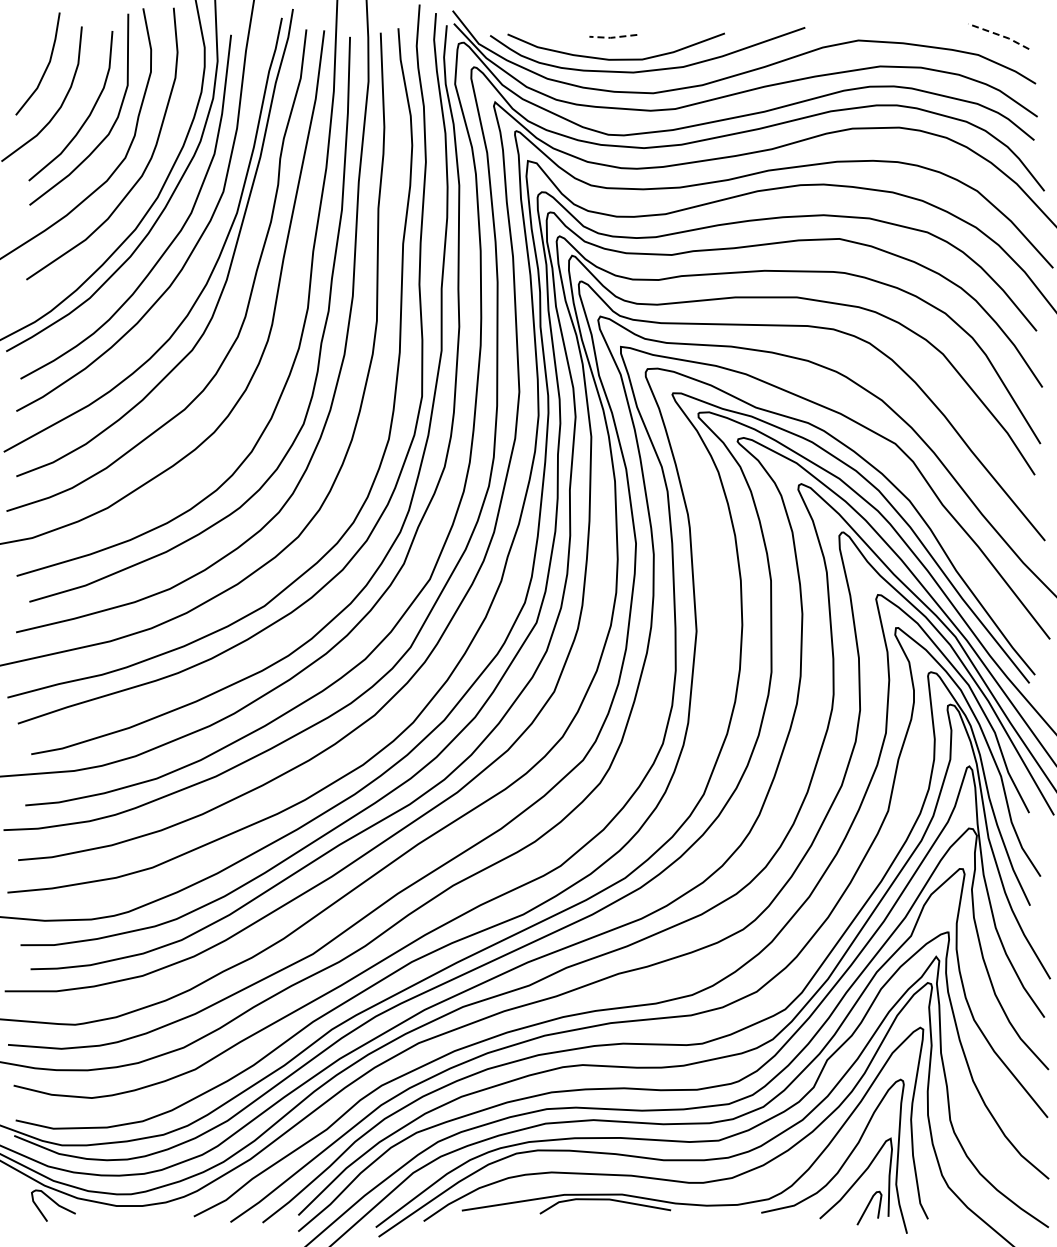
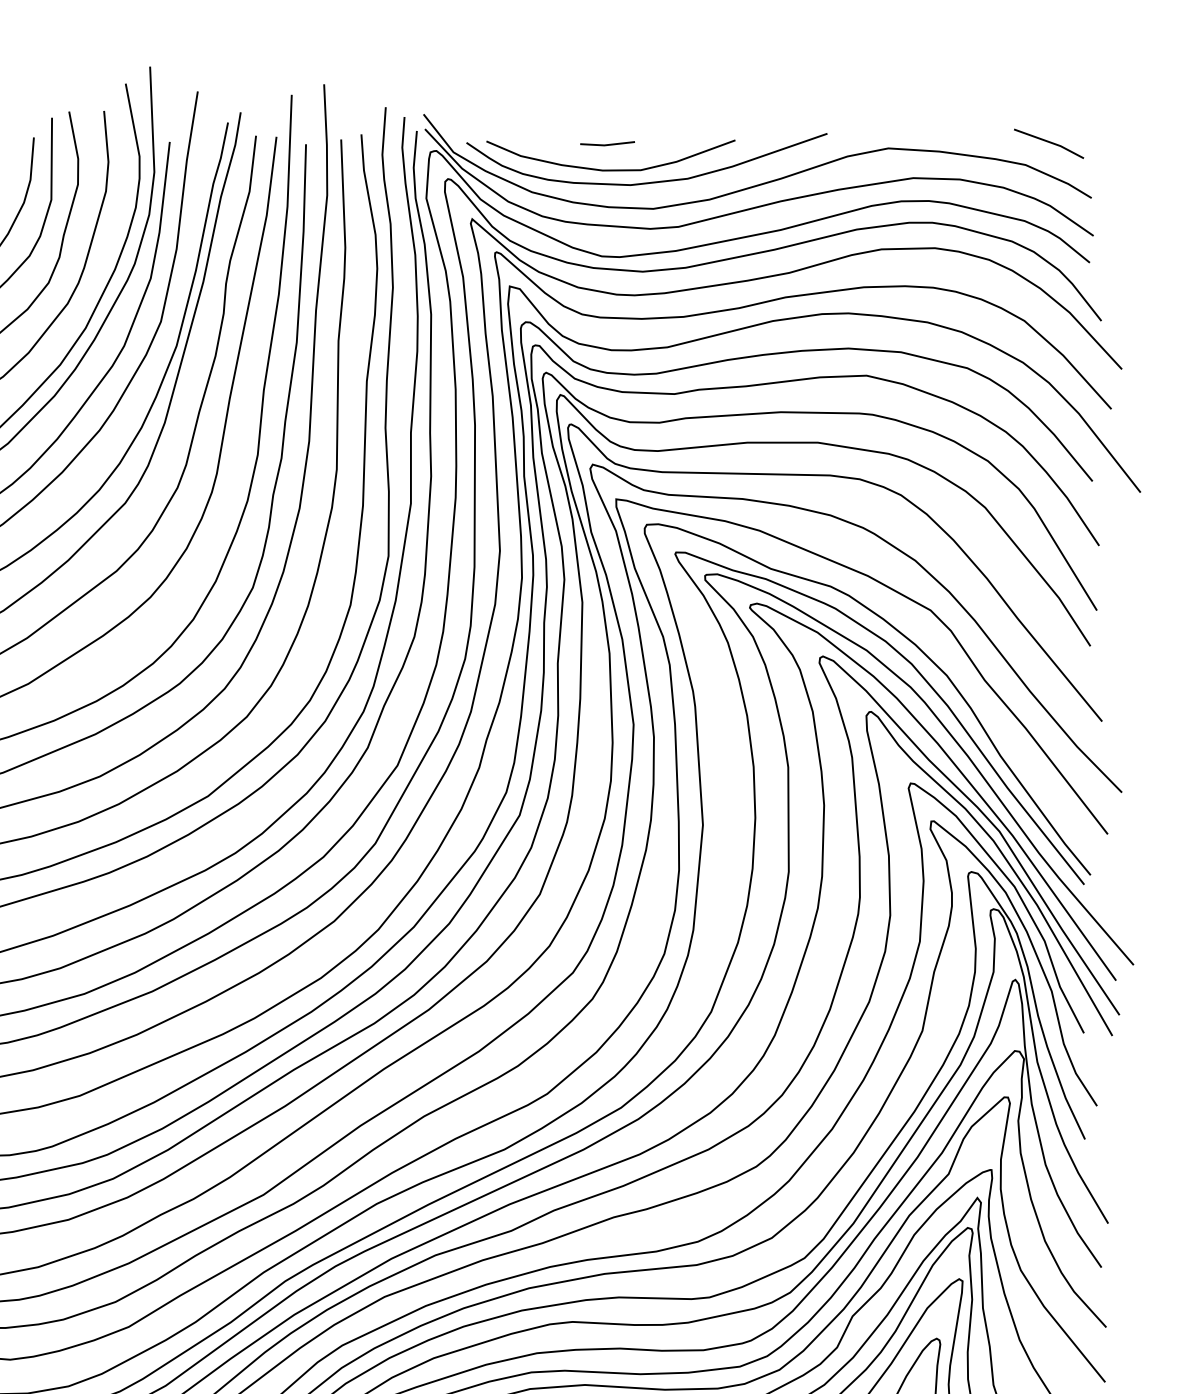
line: (999, 35) -> (1049, 142), dashed -> solid
line: (612, 37) -> (606, 144), dashed -> solid

